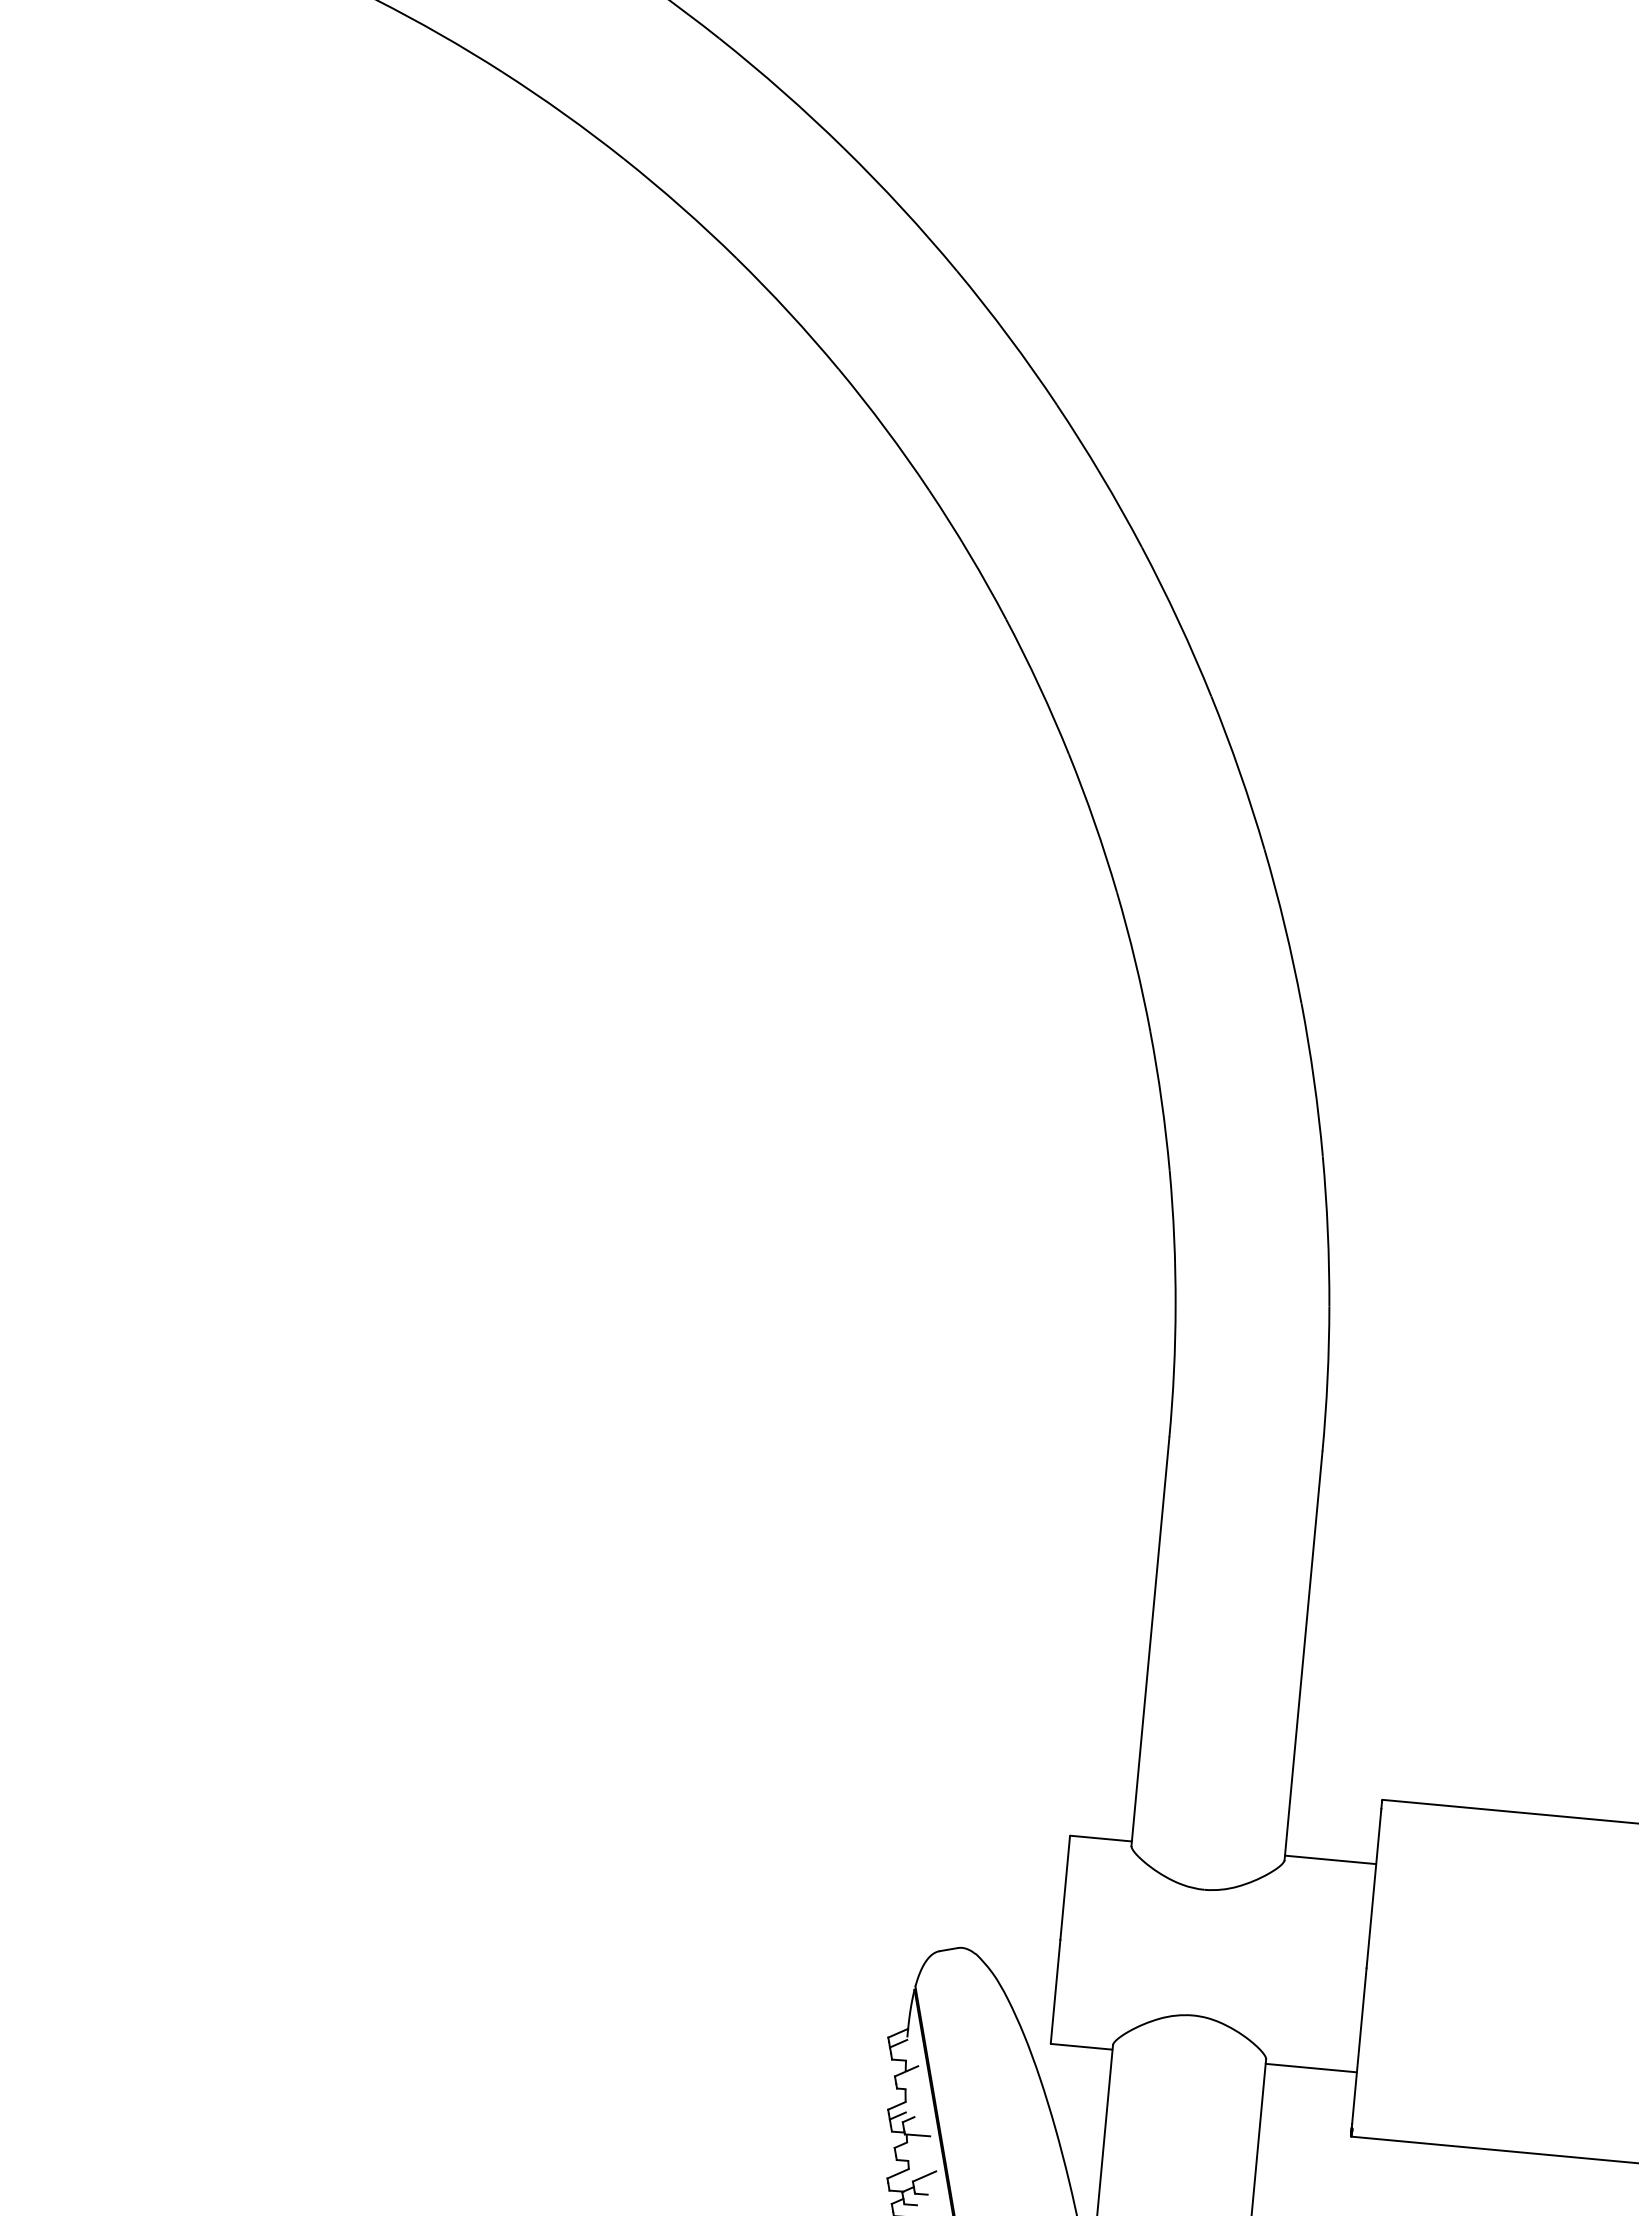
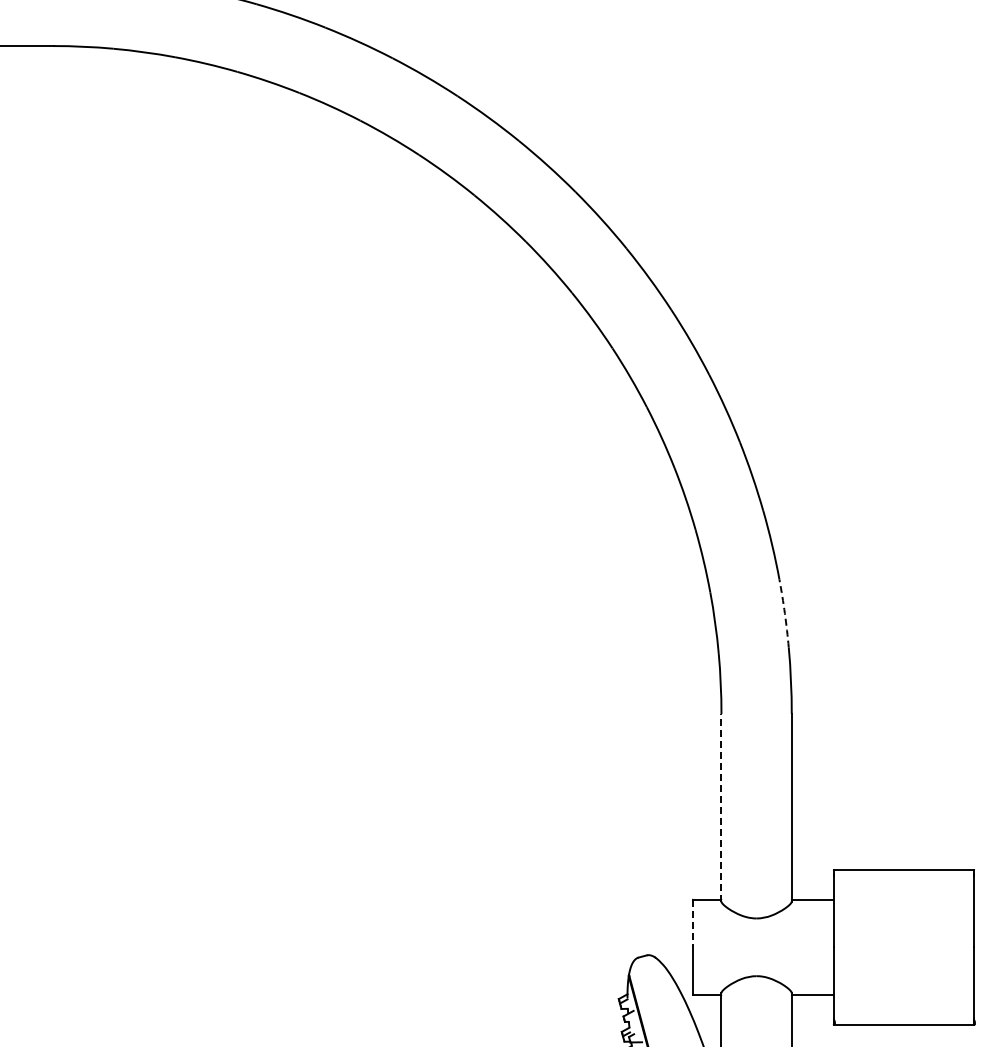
arc: (1326, 1231) -> (784, 613), solid -> dashed
line: (1150, 1641) -> (721, 807), solid -> dashed
line: (1066, 1888) -> (693, 923), solid -> dashed

